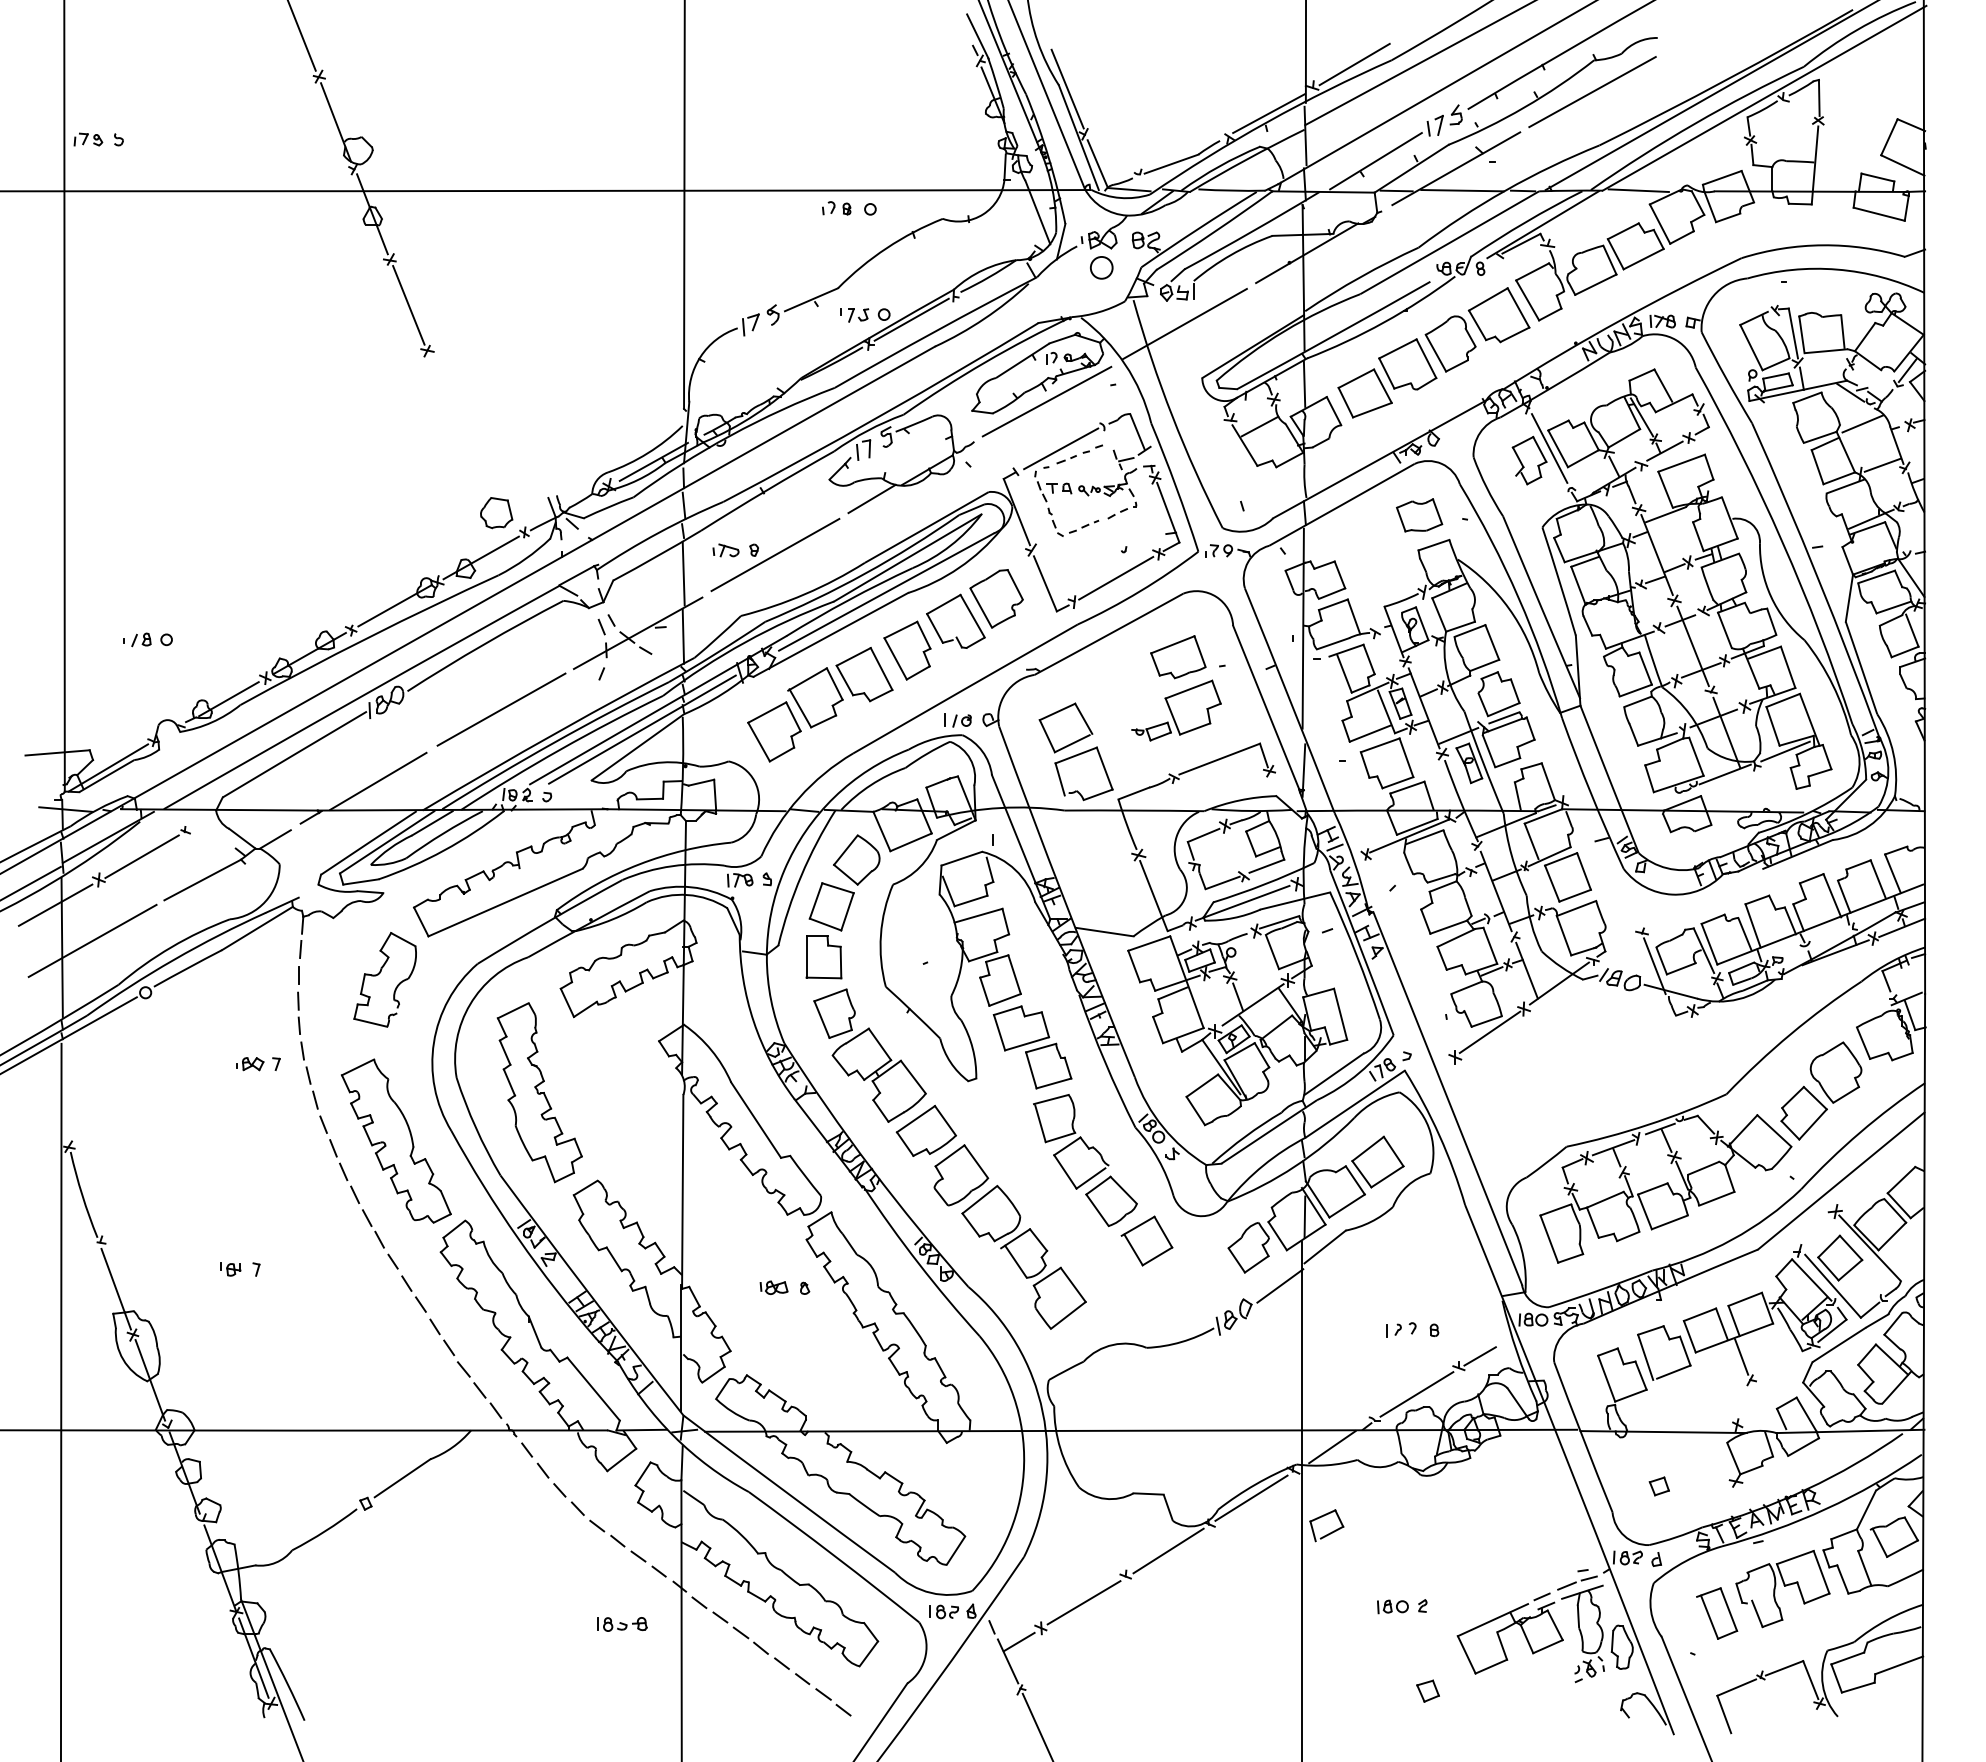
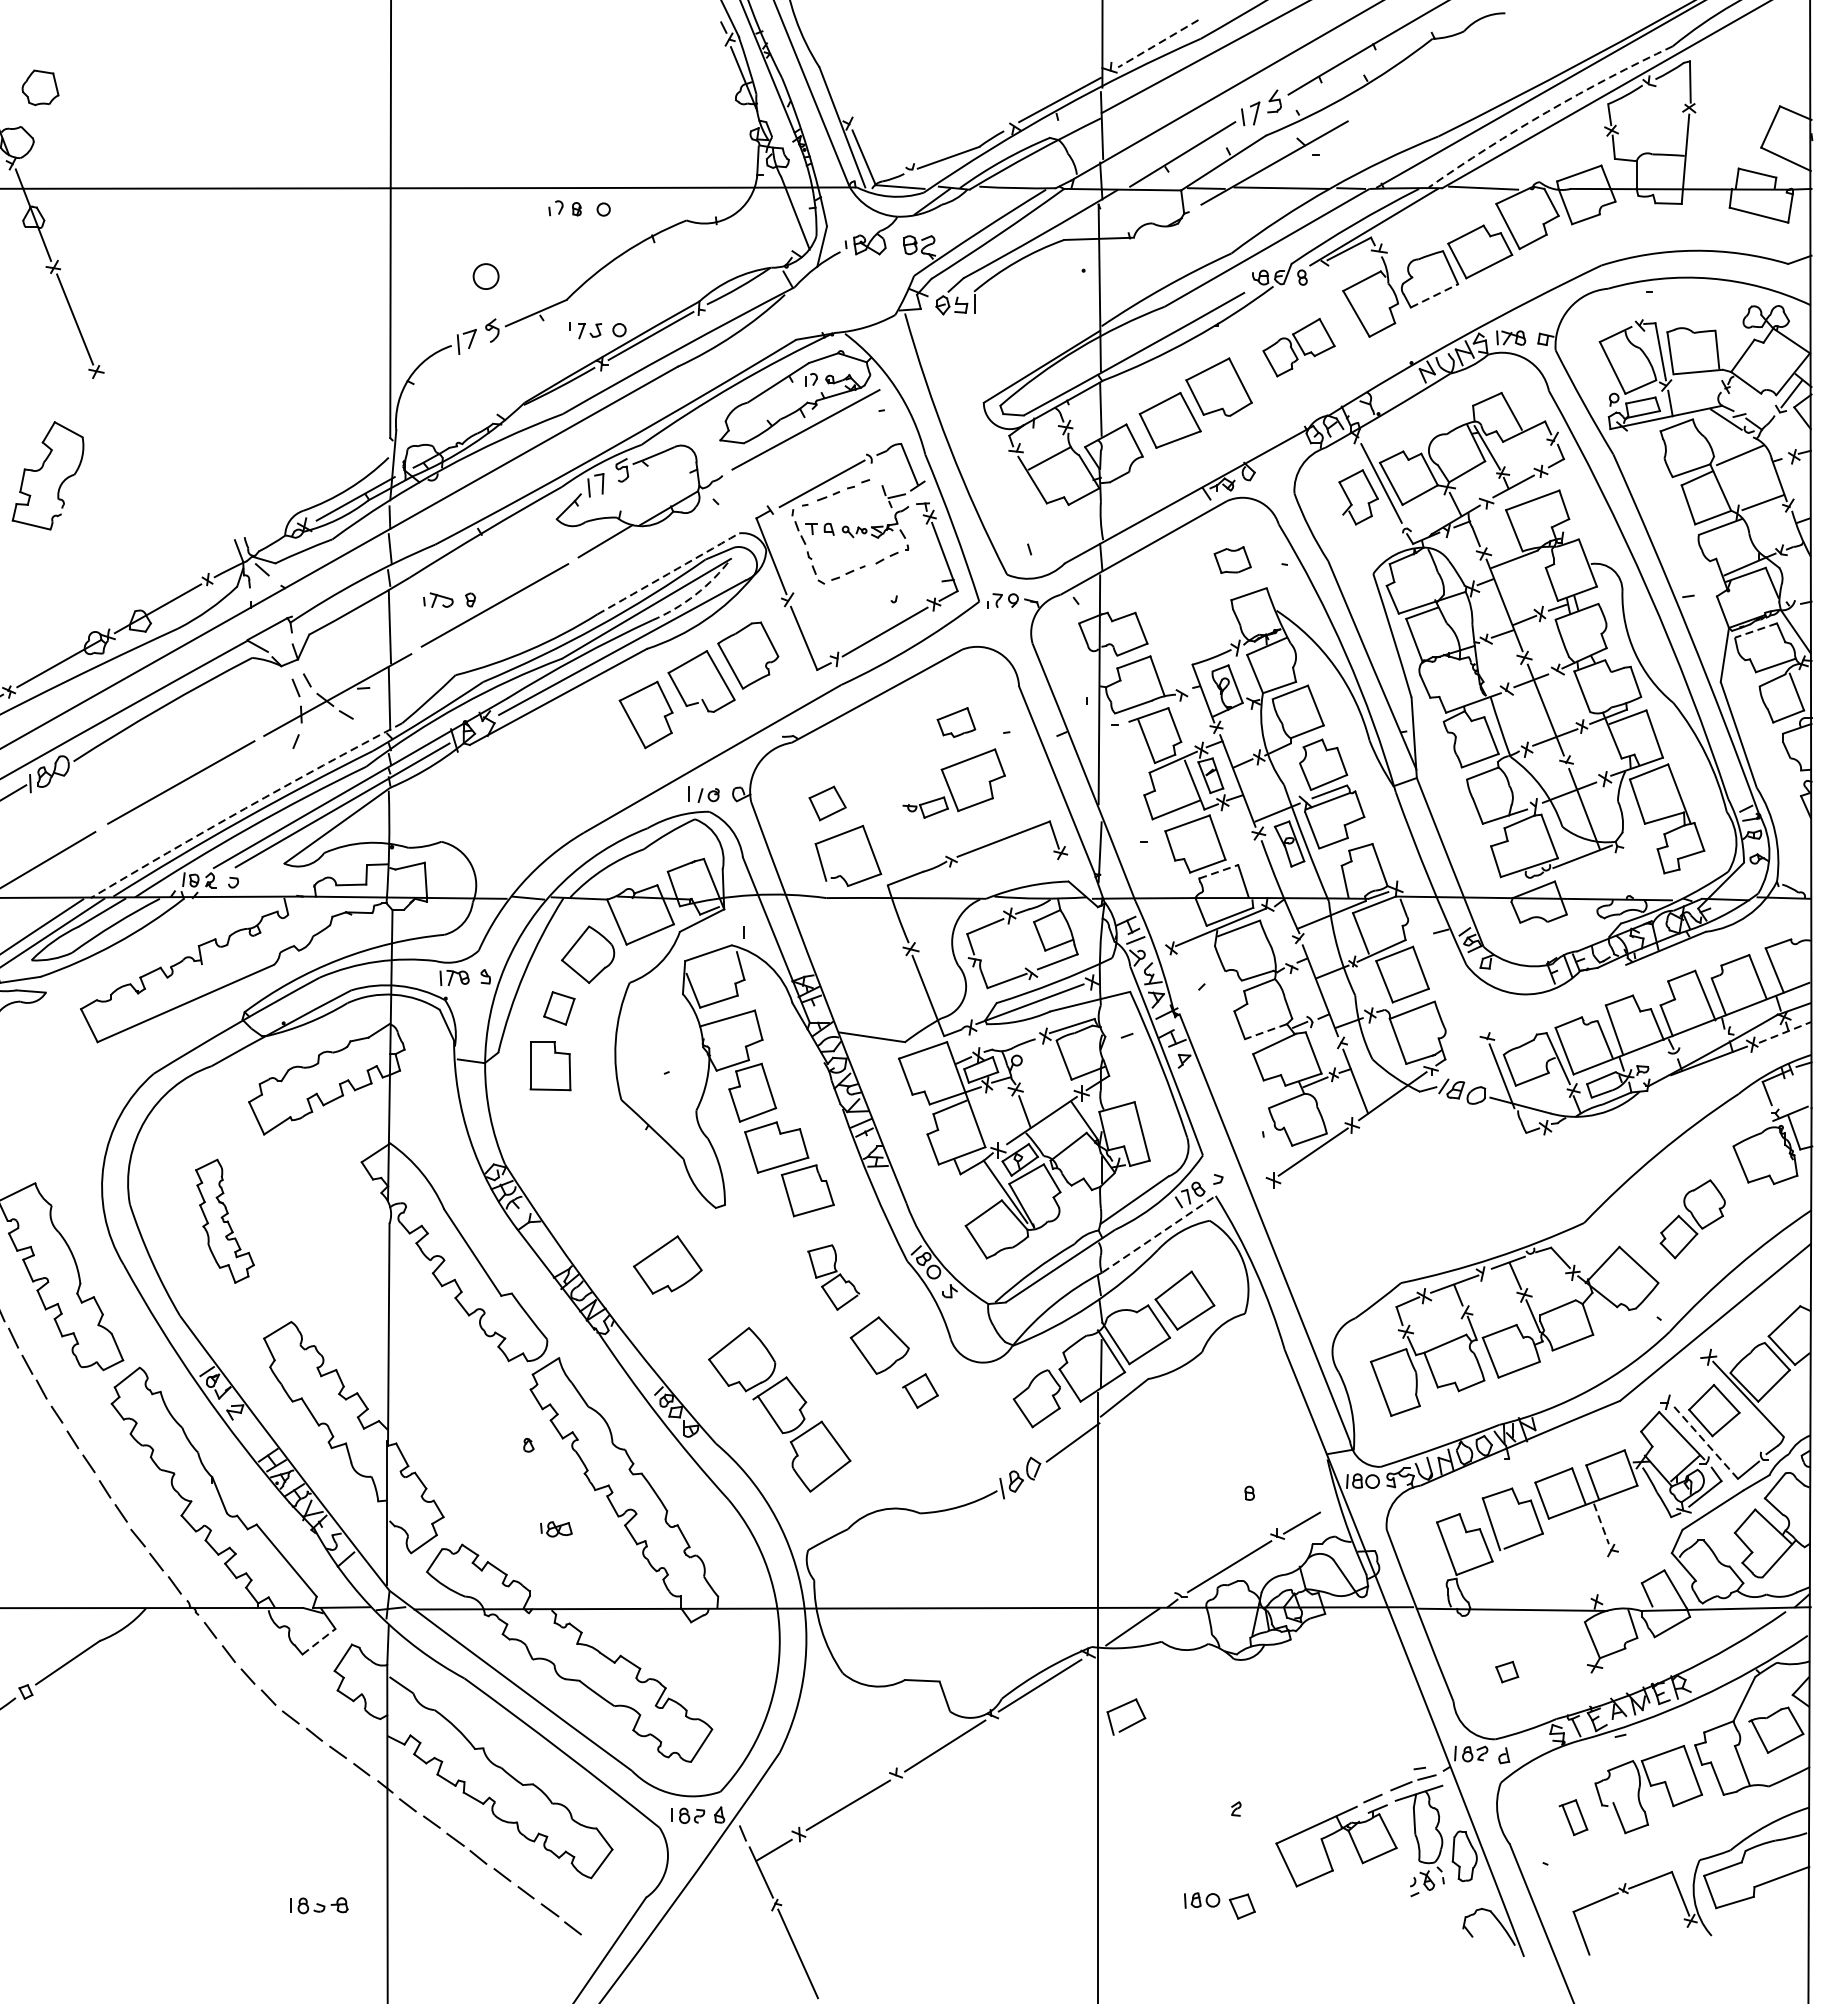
line: (1354, 64) -> (1158, 43), solid -> dashed
line: (1067, 88) -> (829, 71), removed
line: (1592, 92) -> (1430, 75), removed
arc: (1694, 123) -> (1547, 111), solid -> dashed
line: (1307, 253) -> (1104, 260), removed
circle: (1101, 267) -> (485, 276), moved
line: (1596, 284) -> (1435, 295), solid -> dashed
line: (1184, 323) -> (963, 340), removed
part: (1477, 329) -> (1298, 347), size x0.6
part: (496, 513) -> (40, 88), moved
part: (1419, 515) -> (1232, 560), size x0.7
arc: (926, 527) -> (667, 573), solid -> dashed
arc: (950, 545) -> (695, 594), solid -> dashed
line: (1876, 577) -> (1755, 631), solid -> dashed
part: (1178, 657) -> (956, 722), size x0.6
part: (820, 704) -> (546, 776), removed
part: (1065, 727) -> (827, 802), size x0.6
arc: (557, 732) -> (245, 808), solid -> dashed
line: (1785, 751) -> (1651, 830), removed
line: (1407, 787) -> (1218, 871), solid -> dashed
part: (831, 906) -> (559, 1007), size x0.6
line: (1448, 927) -> (1265, 1032), solid -> dashed
line: (1902, 927) -> (1785, 1032), solid -> dashed
part: (379, 974) -> (41, 469), moved
part: (869, 1055) -> (602, 1178), removed
part: (1821, 1090) -> (1692, 1218), size x0.7
part: (539, 1092) -> (224, 1220), size x0.6
line: (1355, 1104) -> (1159, 1234), solid -> dashed
part: (1071, 1141) -> (833, 1277), size x0.6
part: (961, 1175) -> (708, 1316), removed
part: (1146, 1240) -> (919, 1390), size x0.6
line: (1833, 1286) -> (1706, 1443), solid -> dashed
part: (773, 1287) -> (555, 1529), moved
part: (1401, 1329) -> (1211, 1492), removed
line: (1741, 1357) -> (1601, 1524), solid -> dashed
line: (622, 1459) -> (319, 1641), solid -> dashed
part: (1392, 1606) -> (1201, 1900), moved
part: (1717, 1613) -> (1573, 1817), size x0.6
part: (622, 1624) -> (319, 1905), moved

